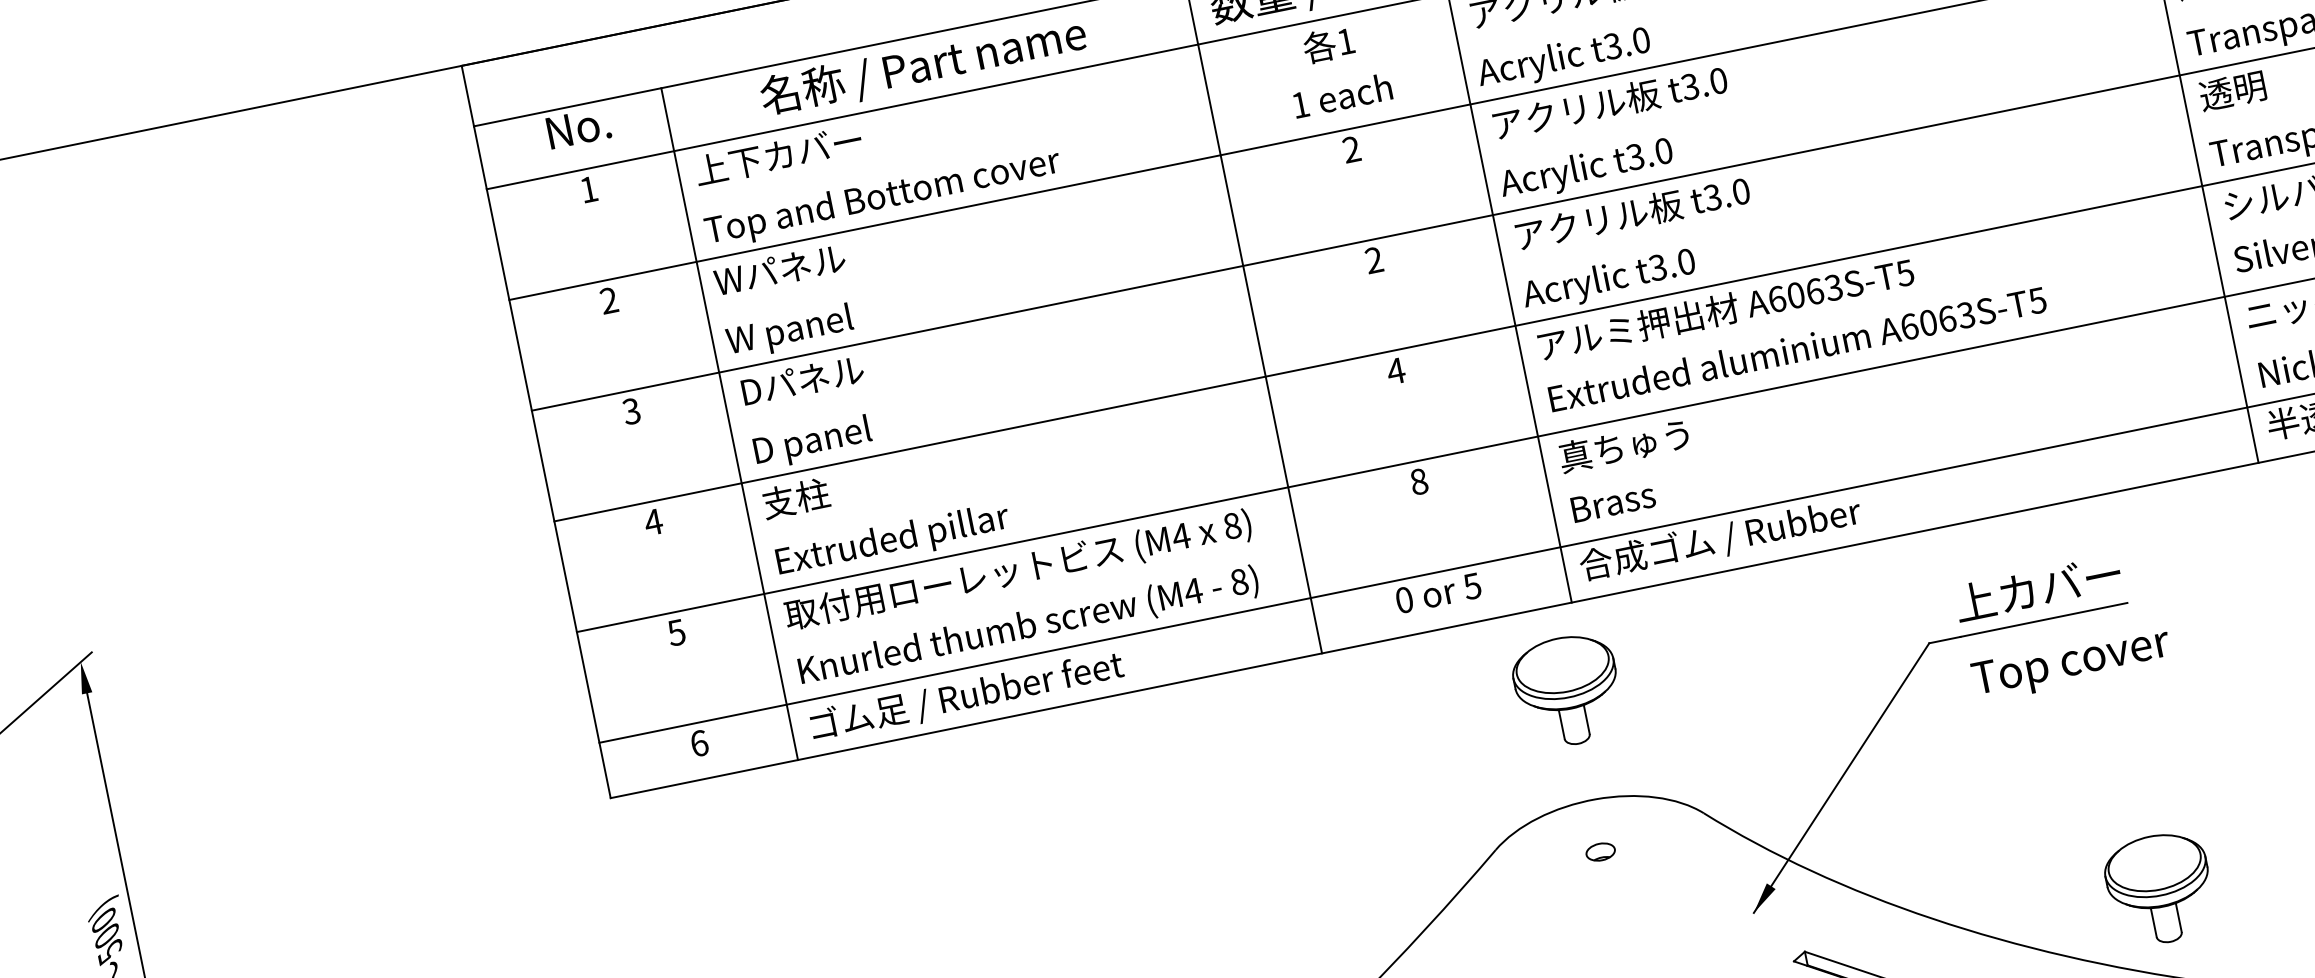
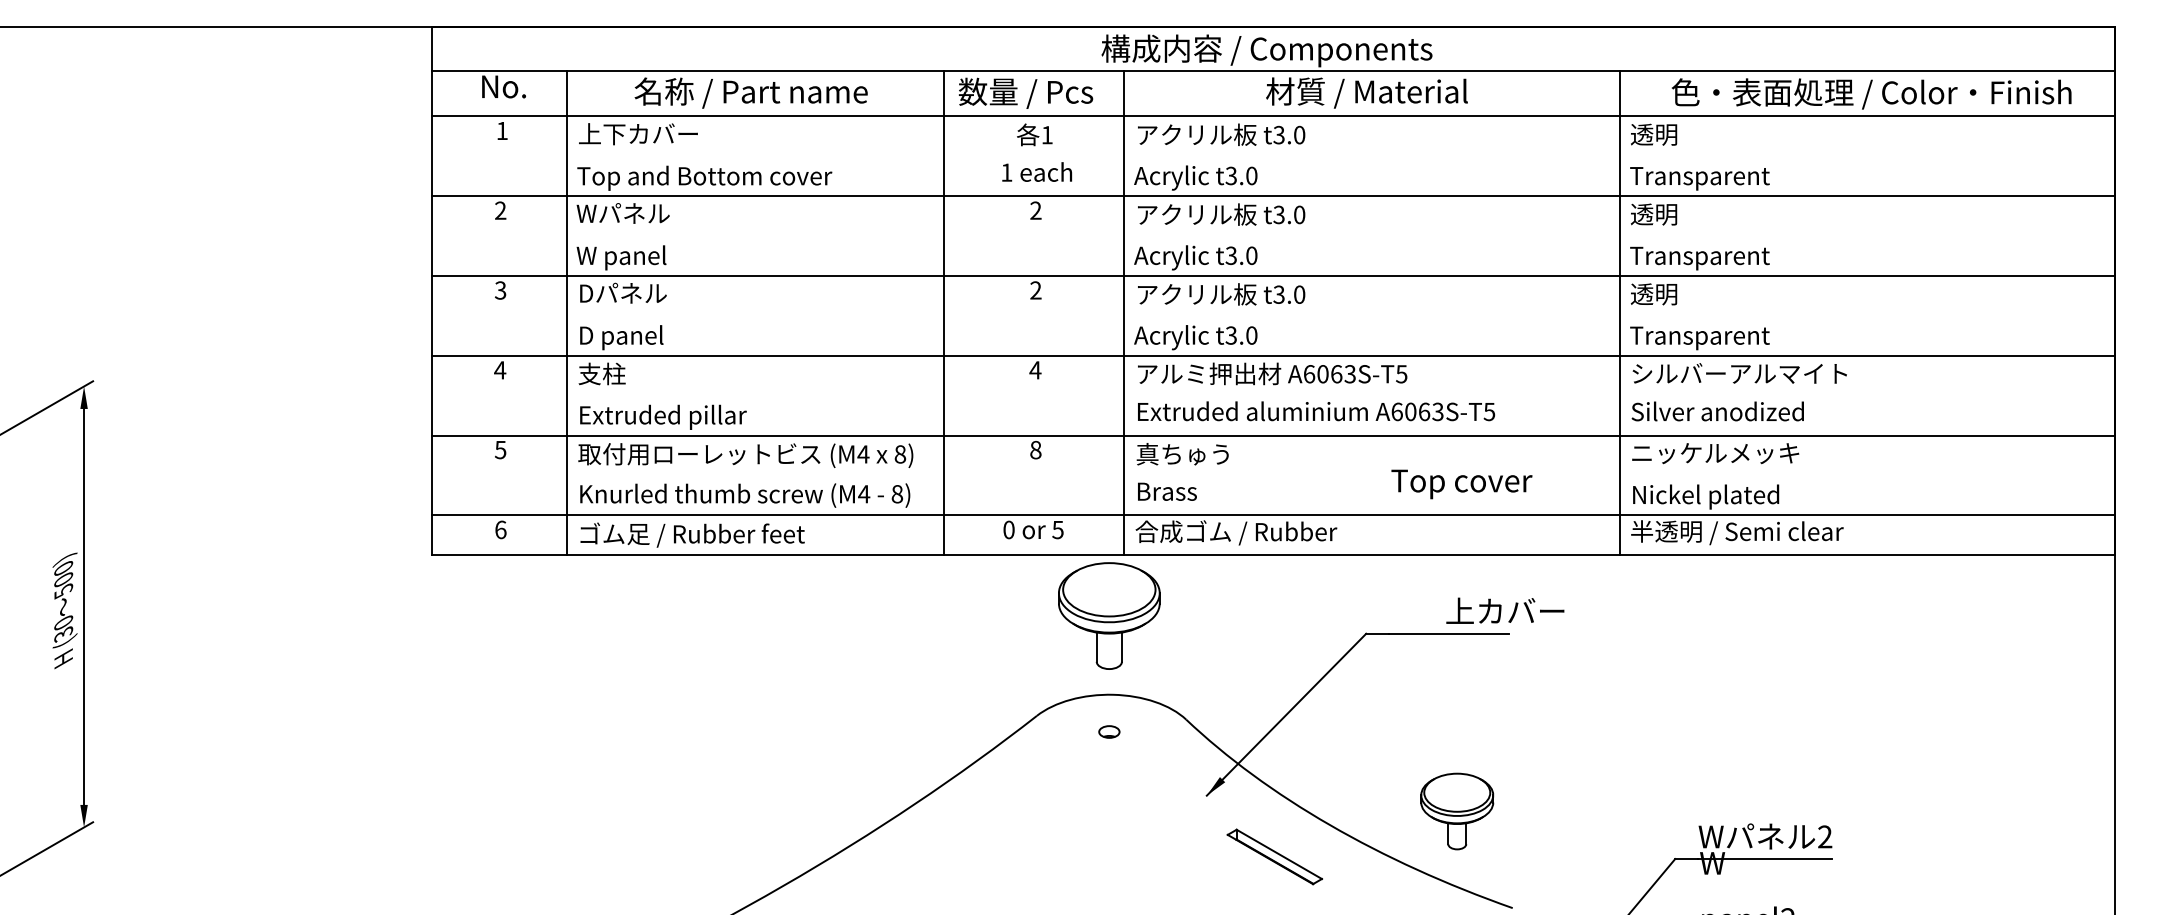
text: (2038, 587) -> (1505, 610), moved
text: (2071, 664) -> (1461, 484), moved
part: (1567, 690) -> (1109, 615), size x1.4
part: (2160, 889) -> (1457, 811), moved

